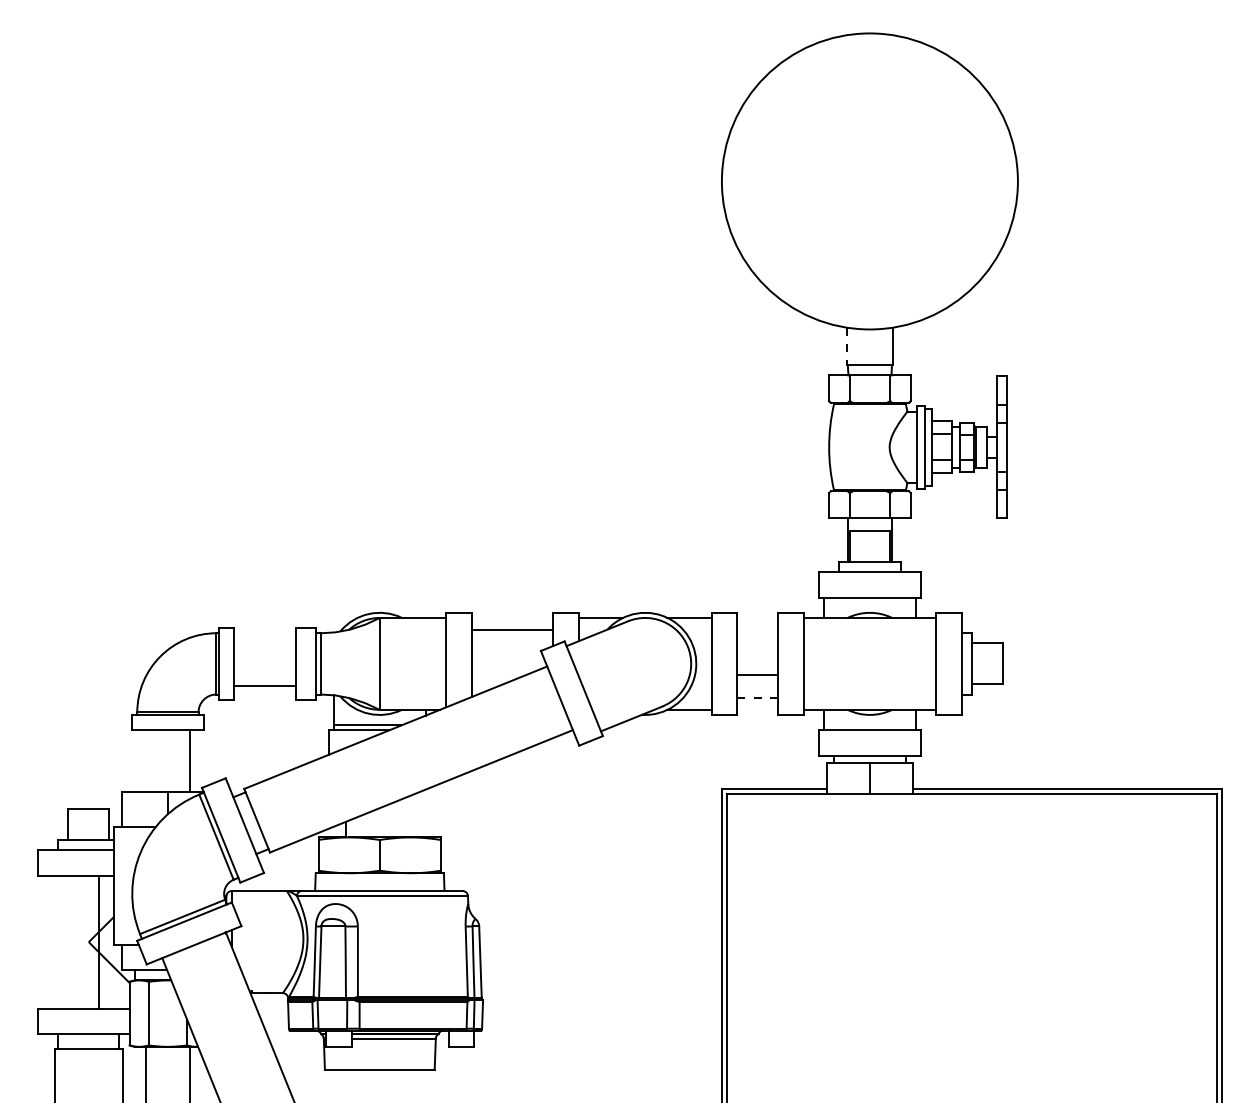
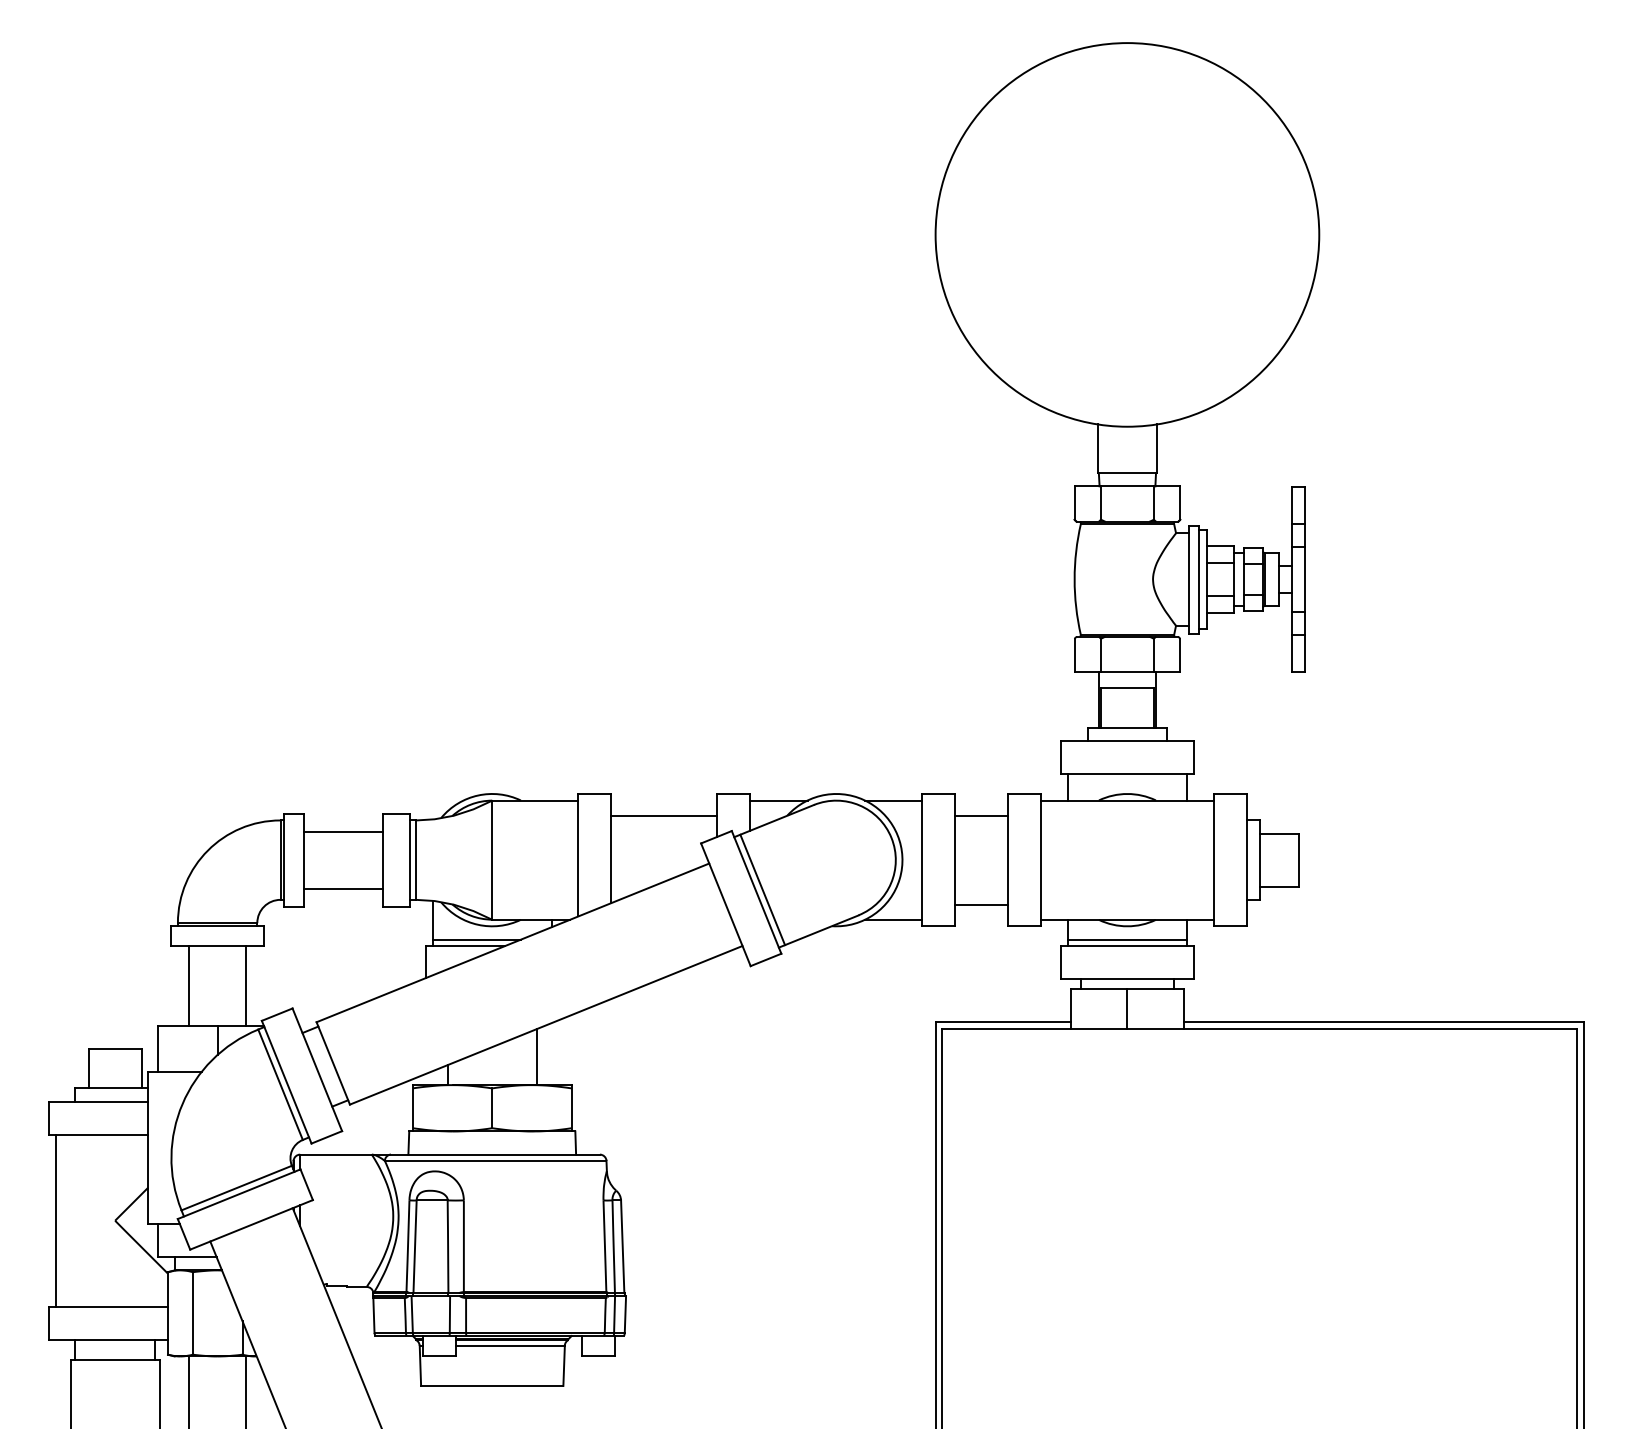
line: (846, 347) -> (1097, 449), dashed -> solid
line: (265, 641) -> (343, 831), added
line: (757, 674) -> (981, 815), moved
line: (588, 686) -> (762, 889), added
line: (757, 698) -> (981, 904), dashed -> solid
line: (869, 725) -> (1127, 939), added
line: (146, 760) -> (189, 985), added
line: (413, 816) -> (536, 1057), added
line: (99, 941) -> (55, 1220), moved

